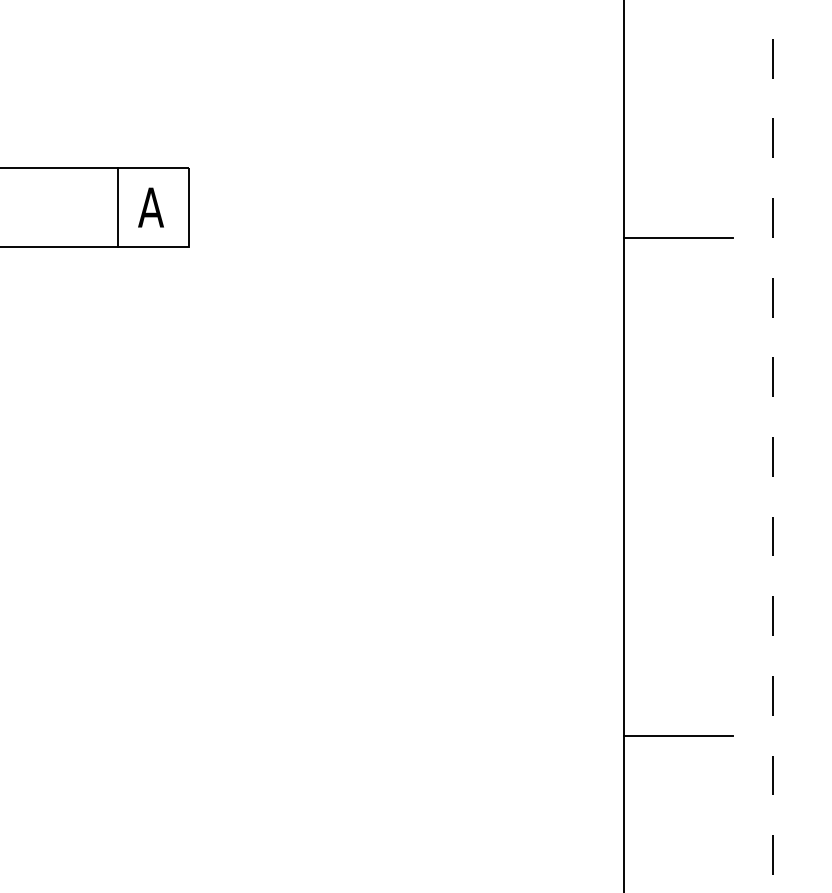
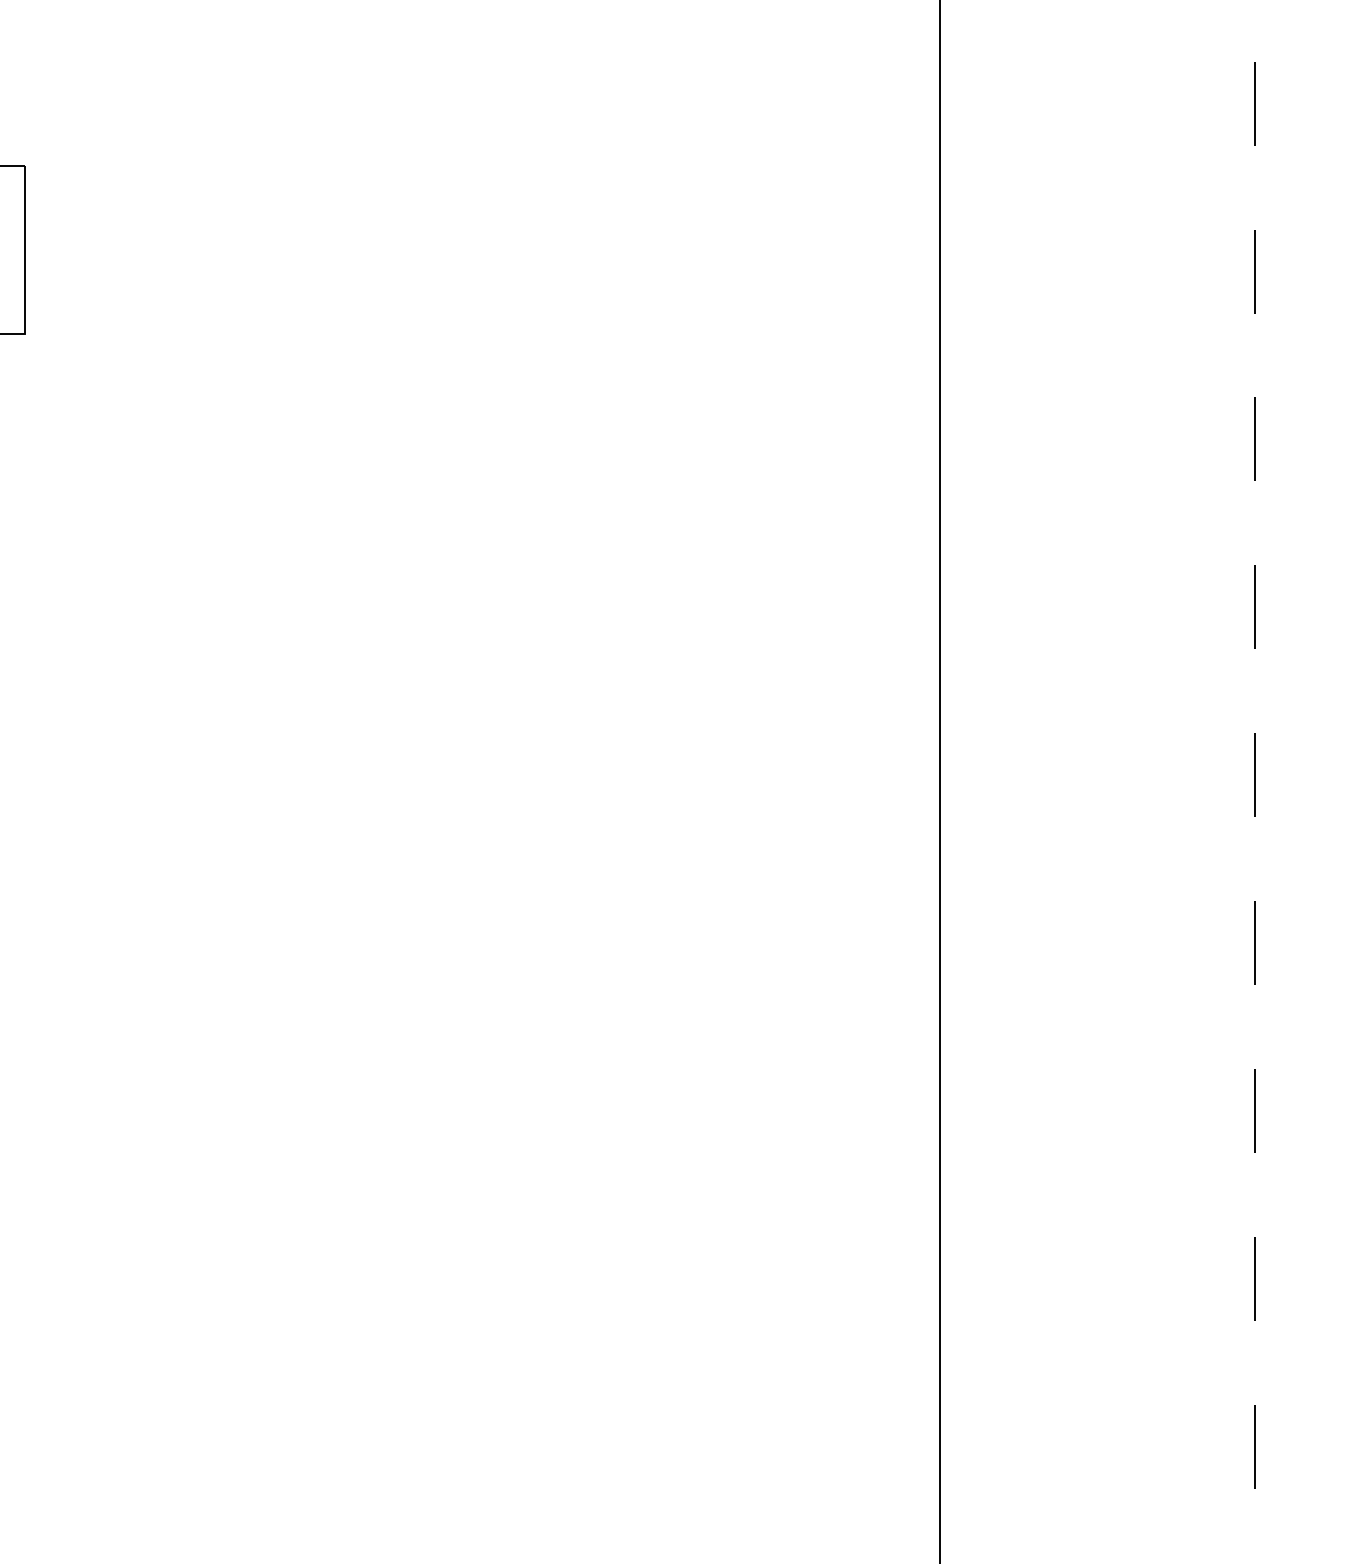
line: (678, 237) -> (1056, 312), removed
line: (678, 735) -> (1056, 1362), removed

